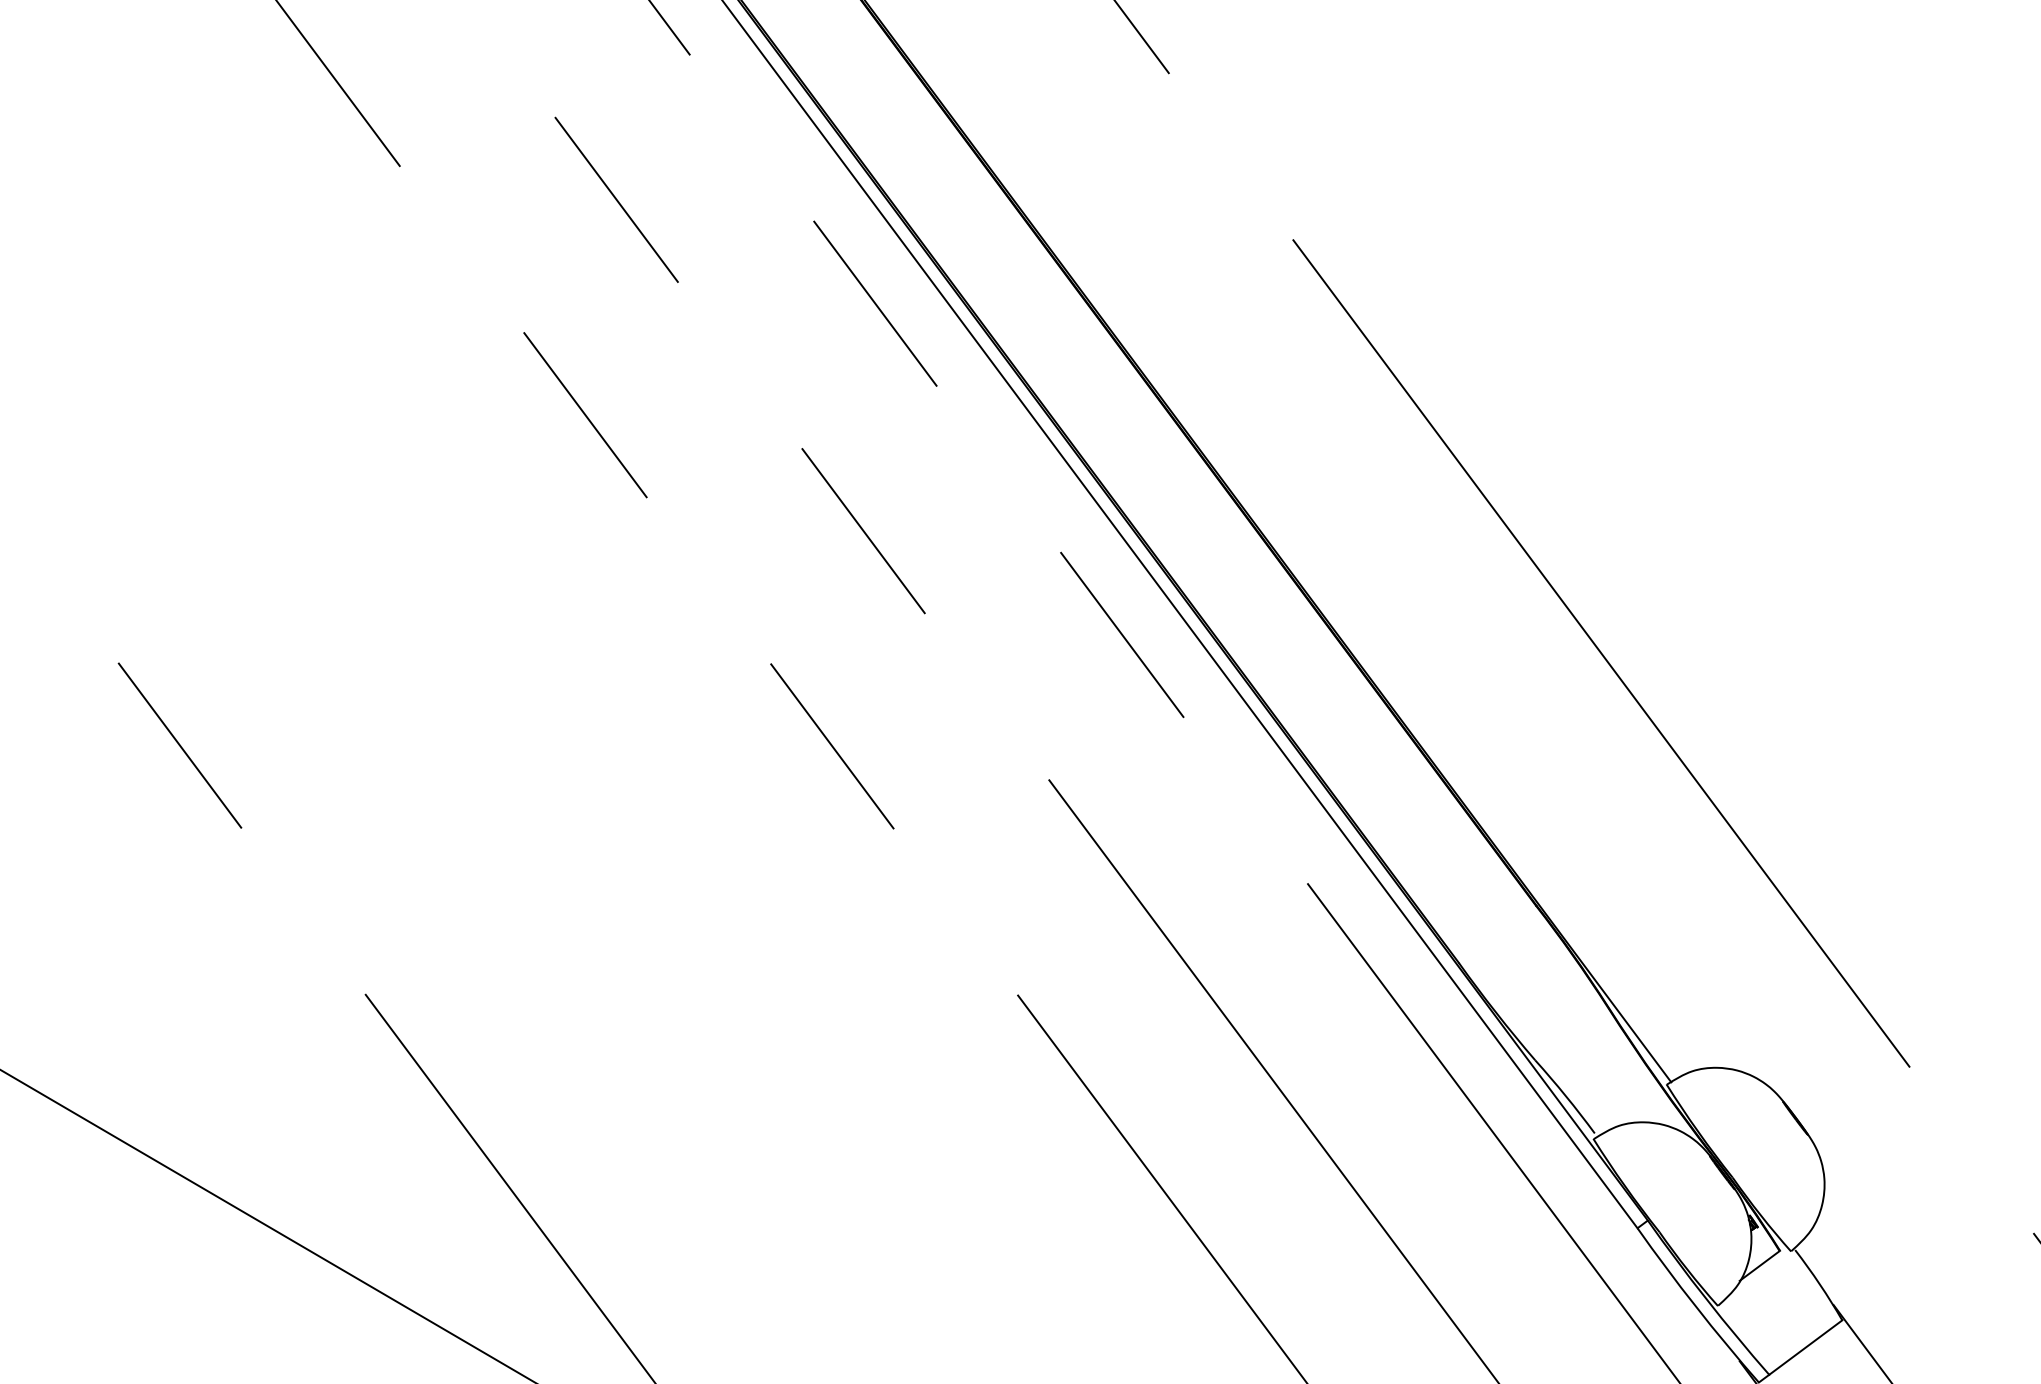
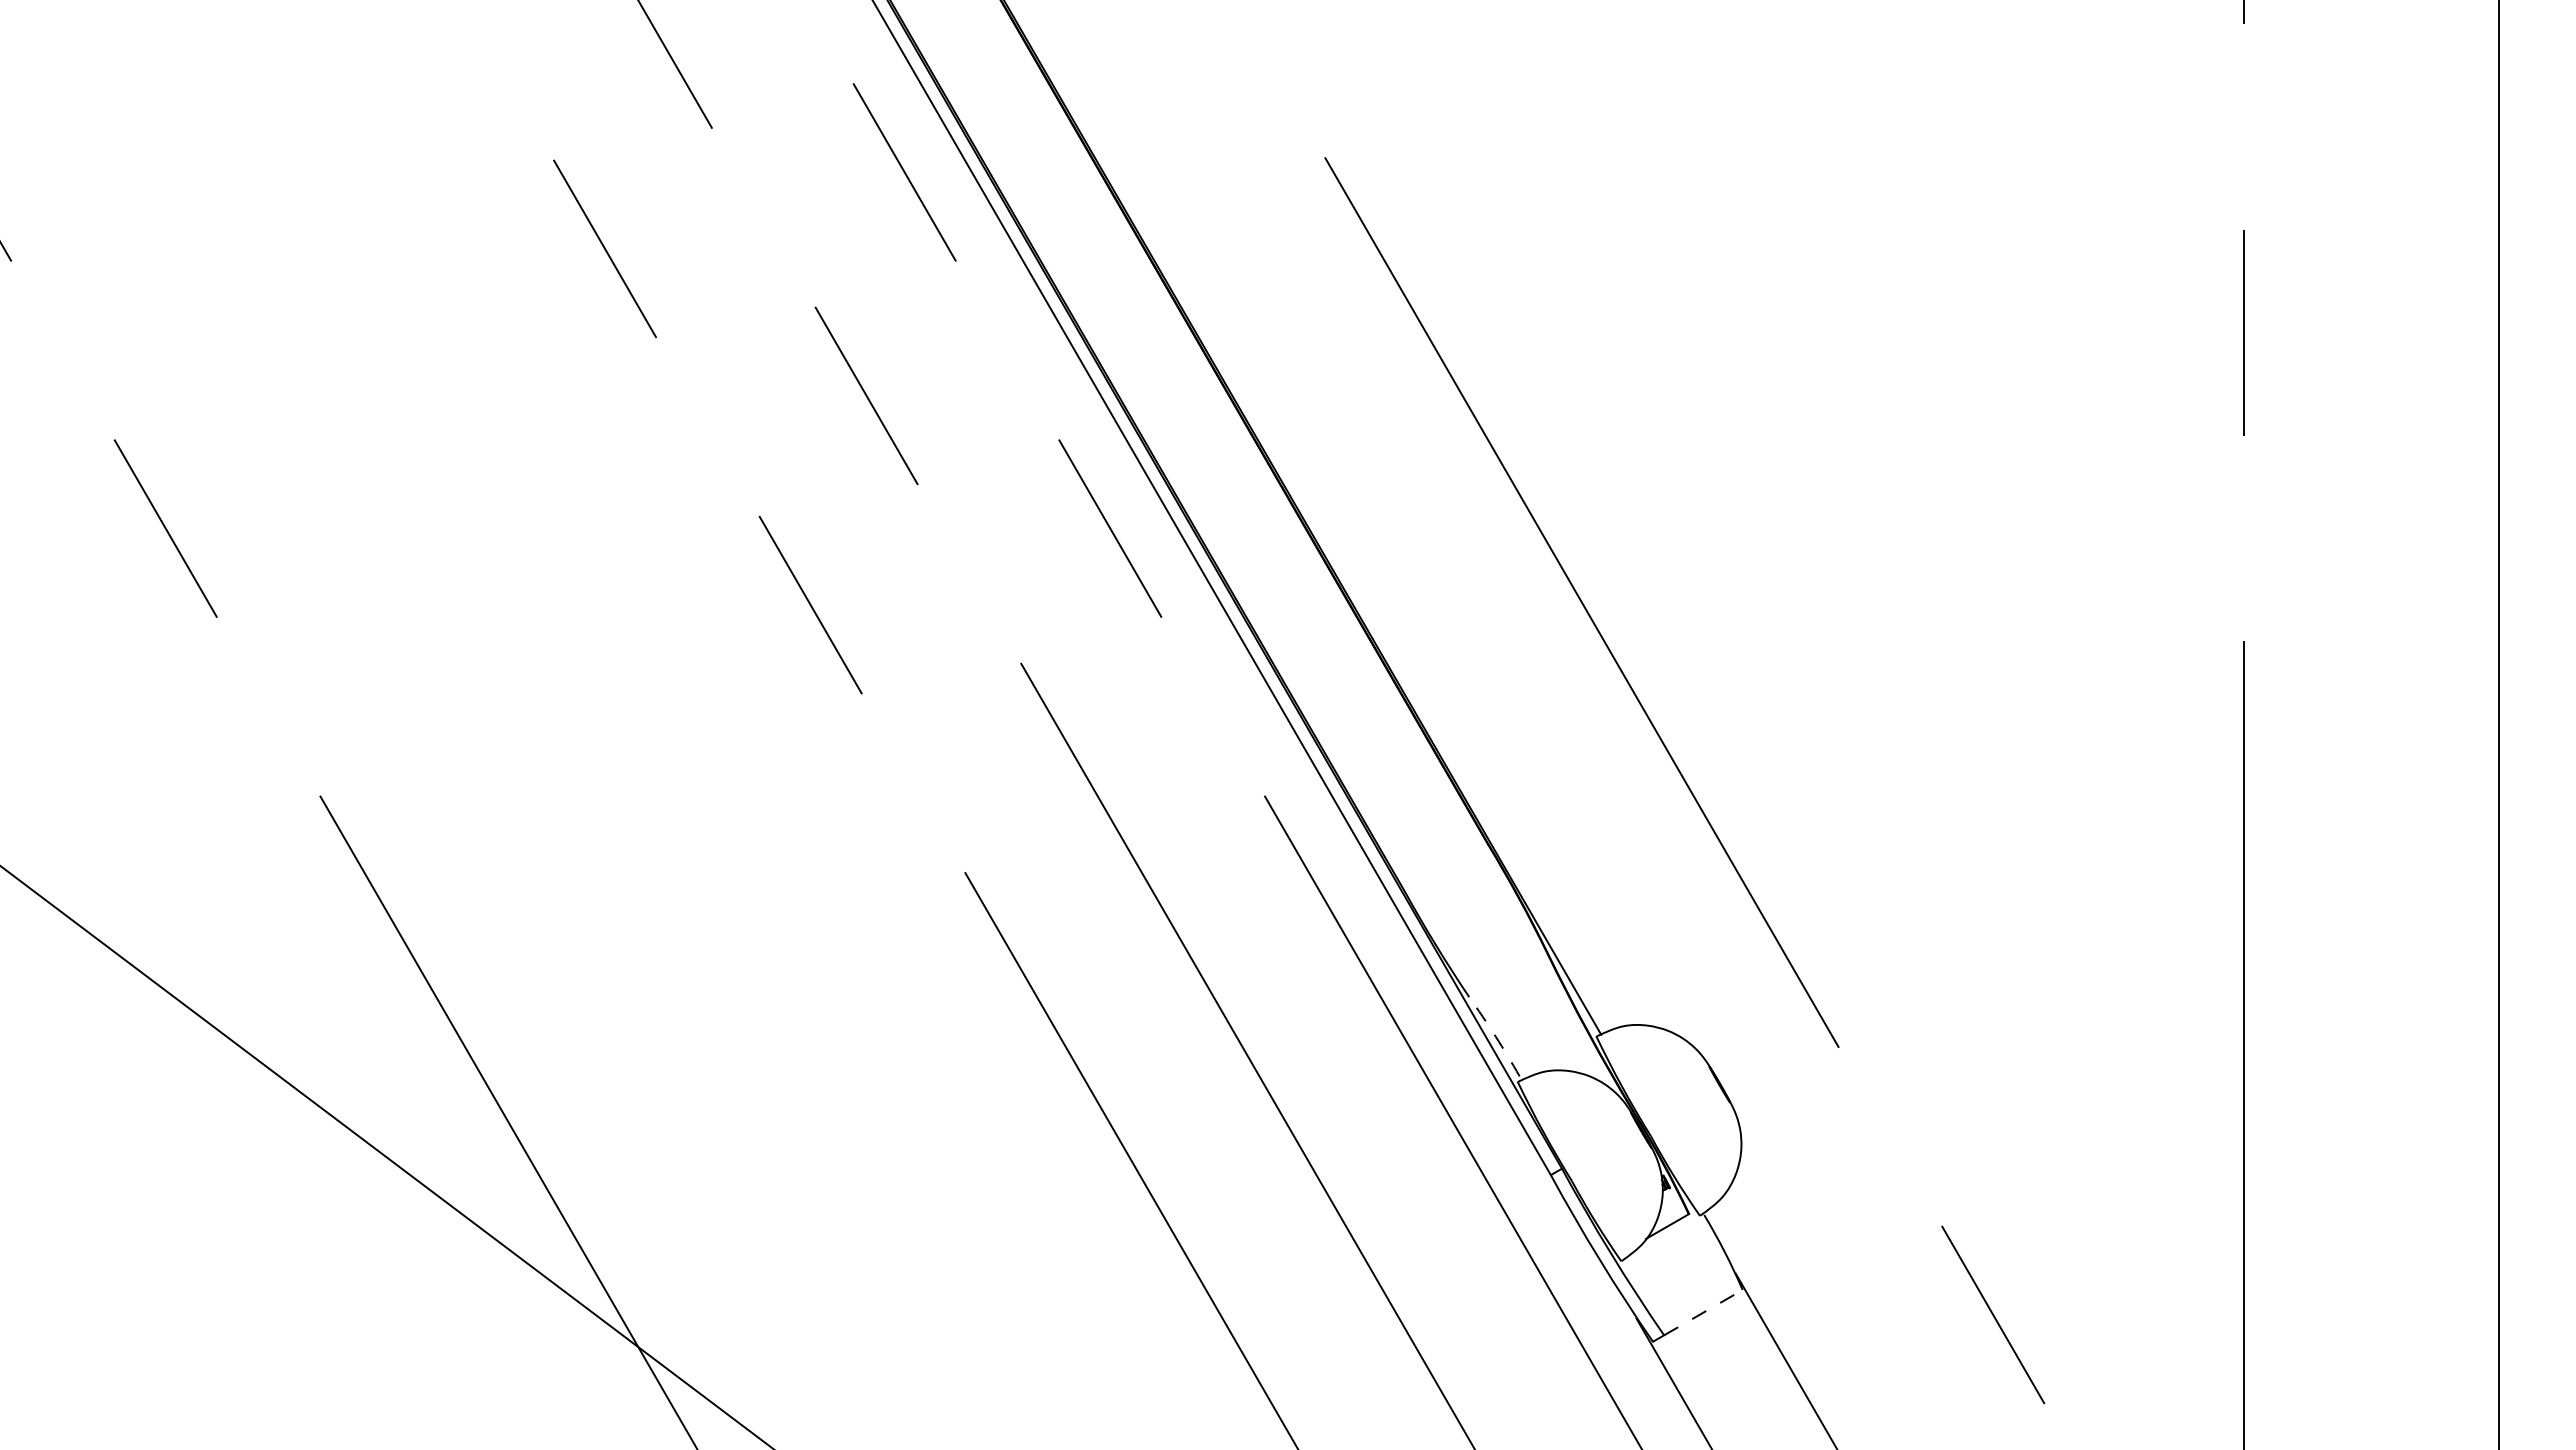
arc: (1566, 1096) -> (1495, 1036), solid -> dashed
line: (1805, 1347) -> (1703, 1312), solid -> dashed

